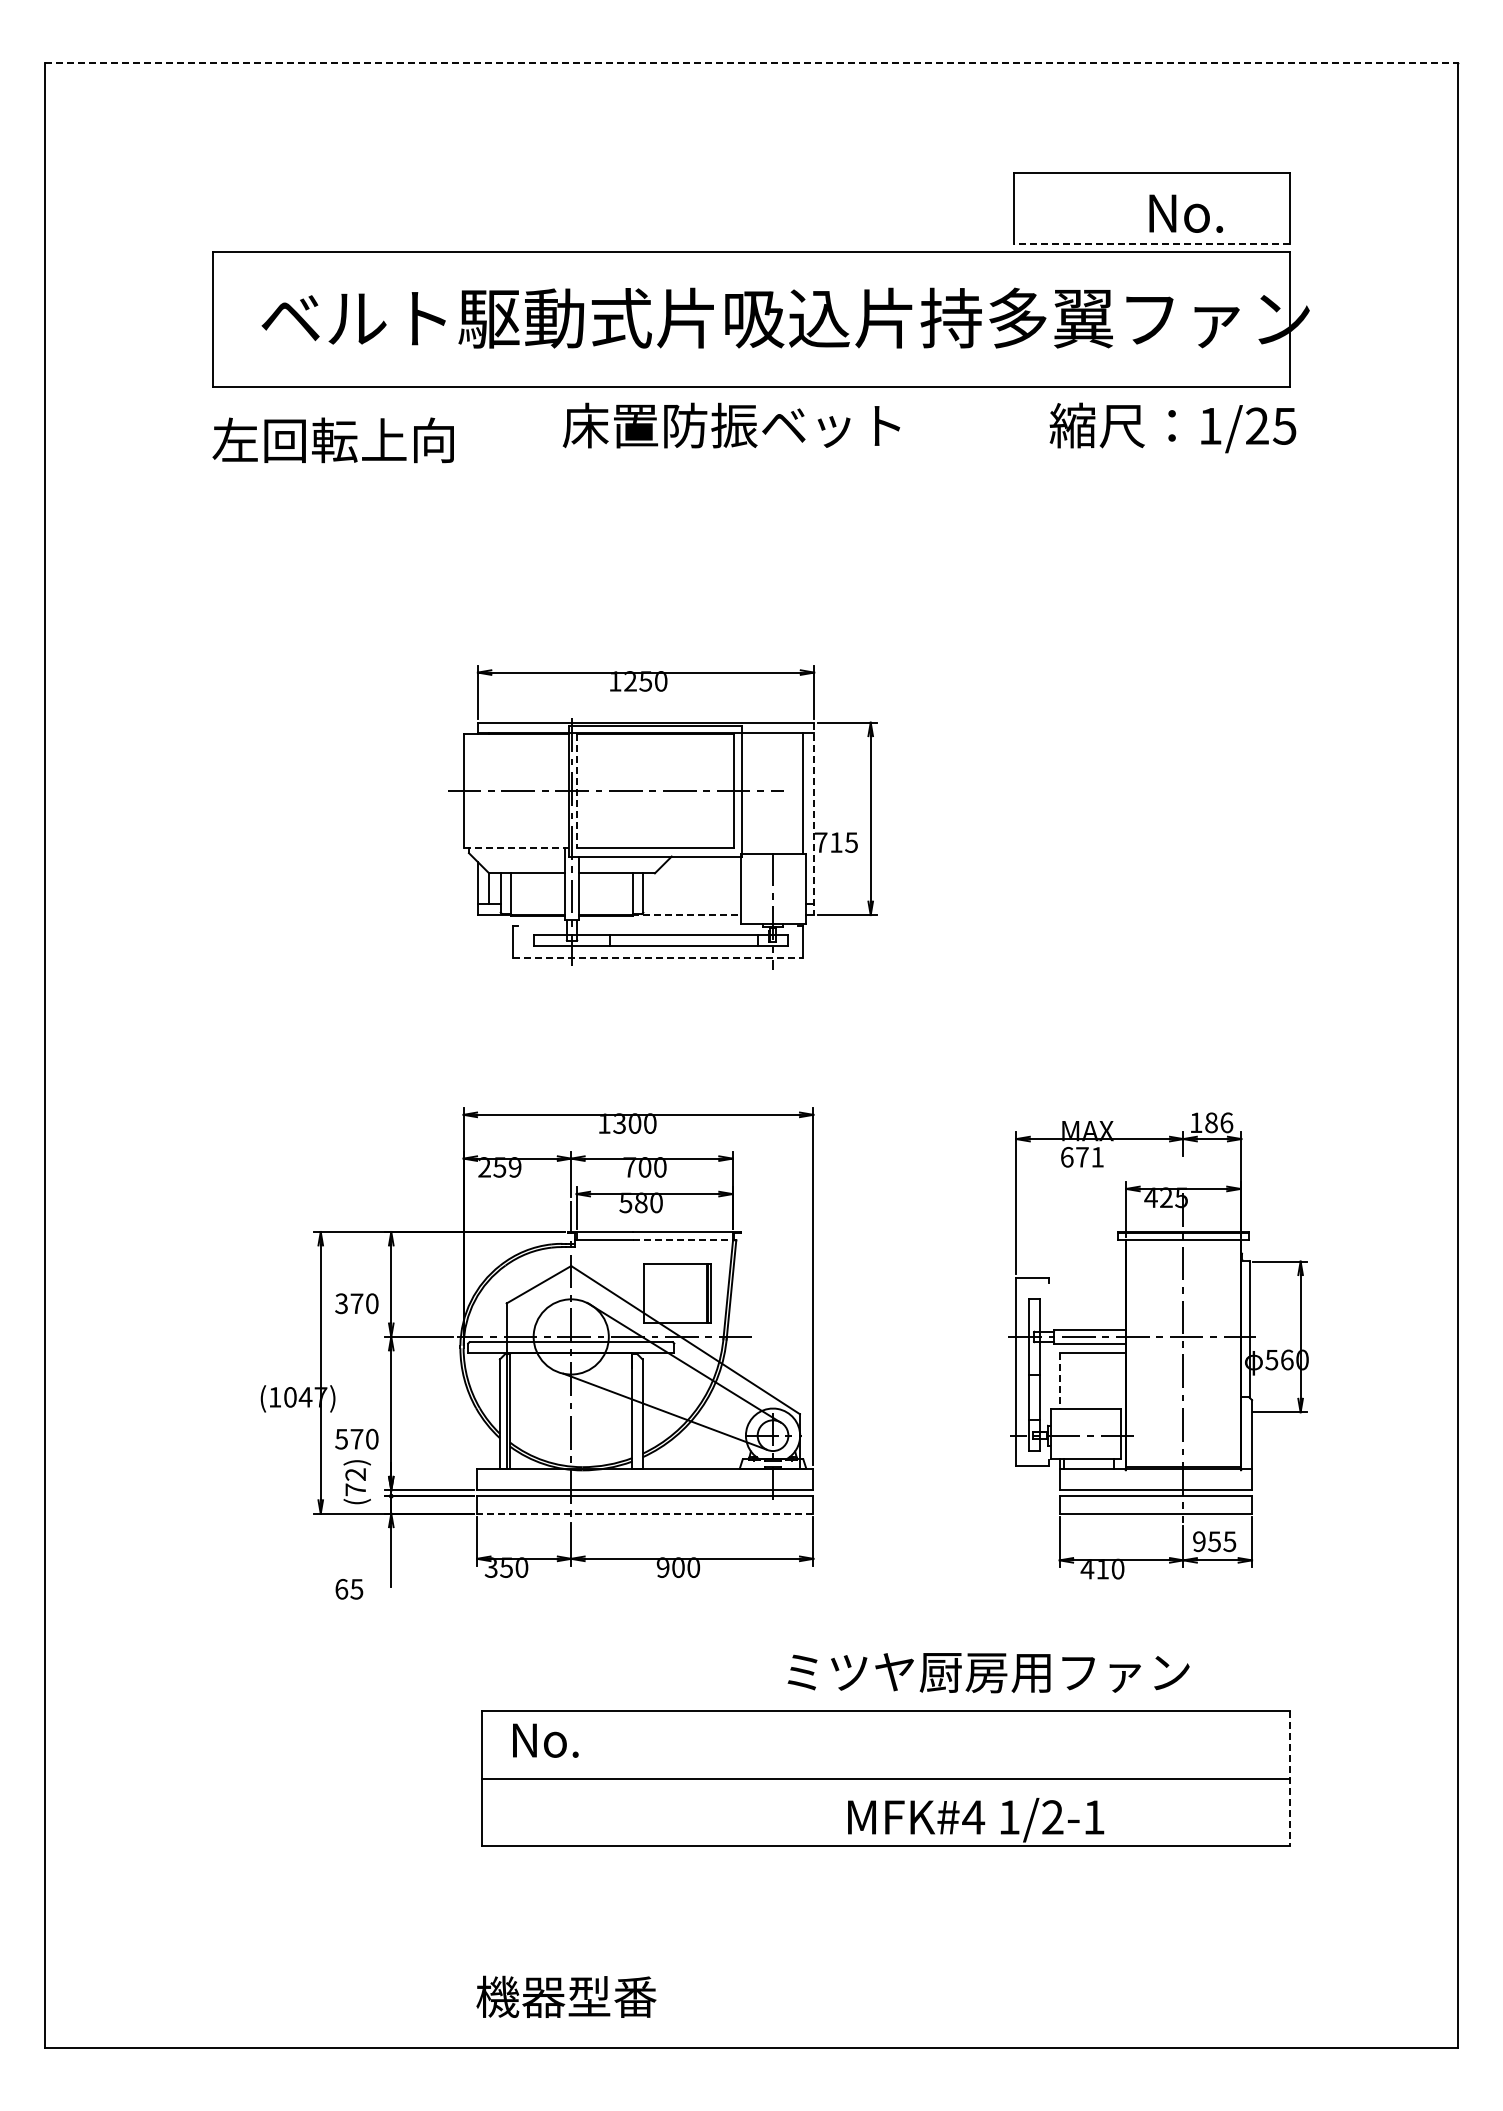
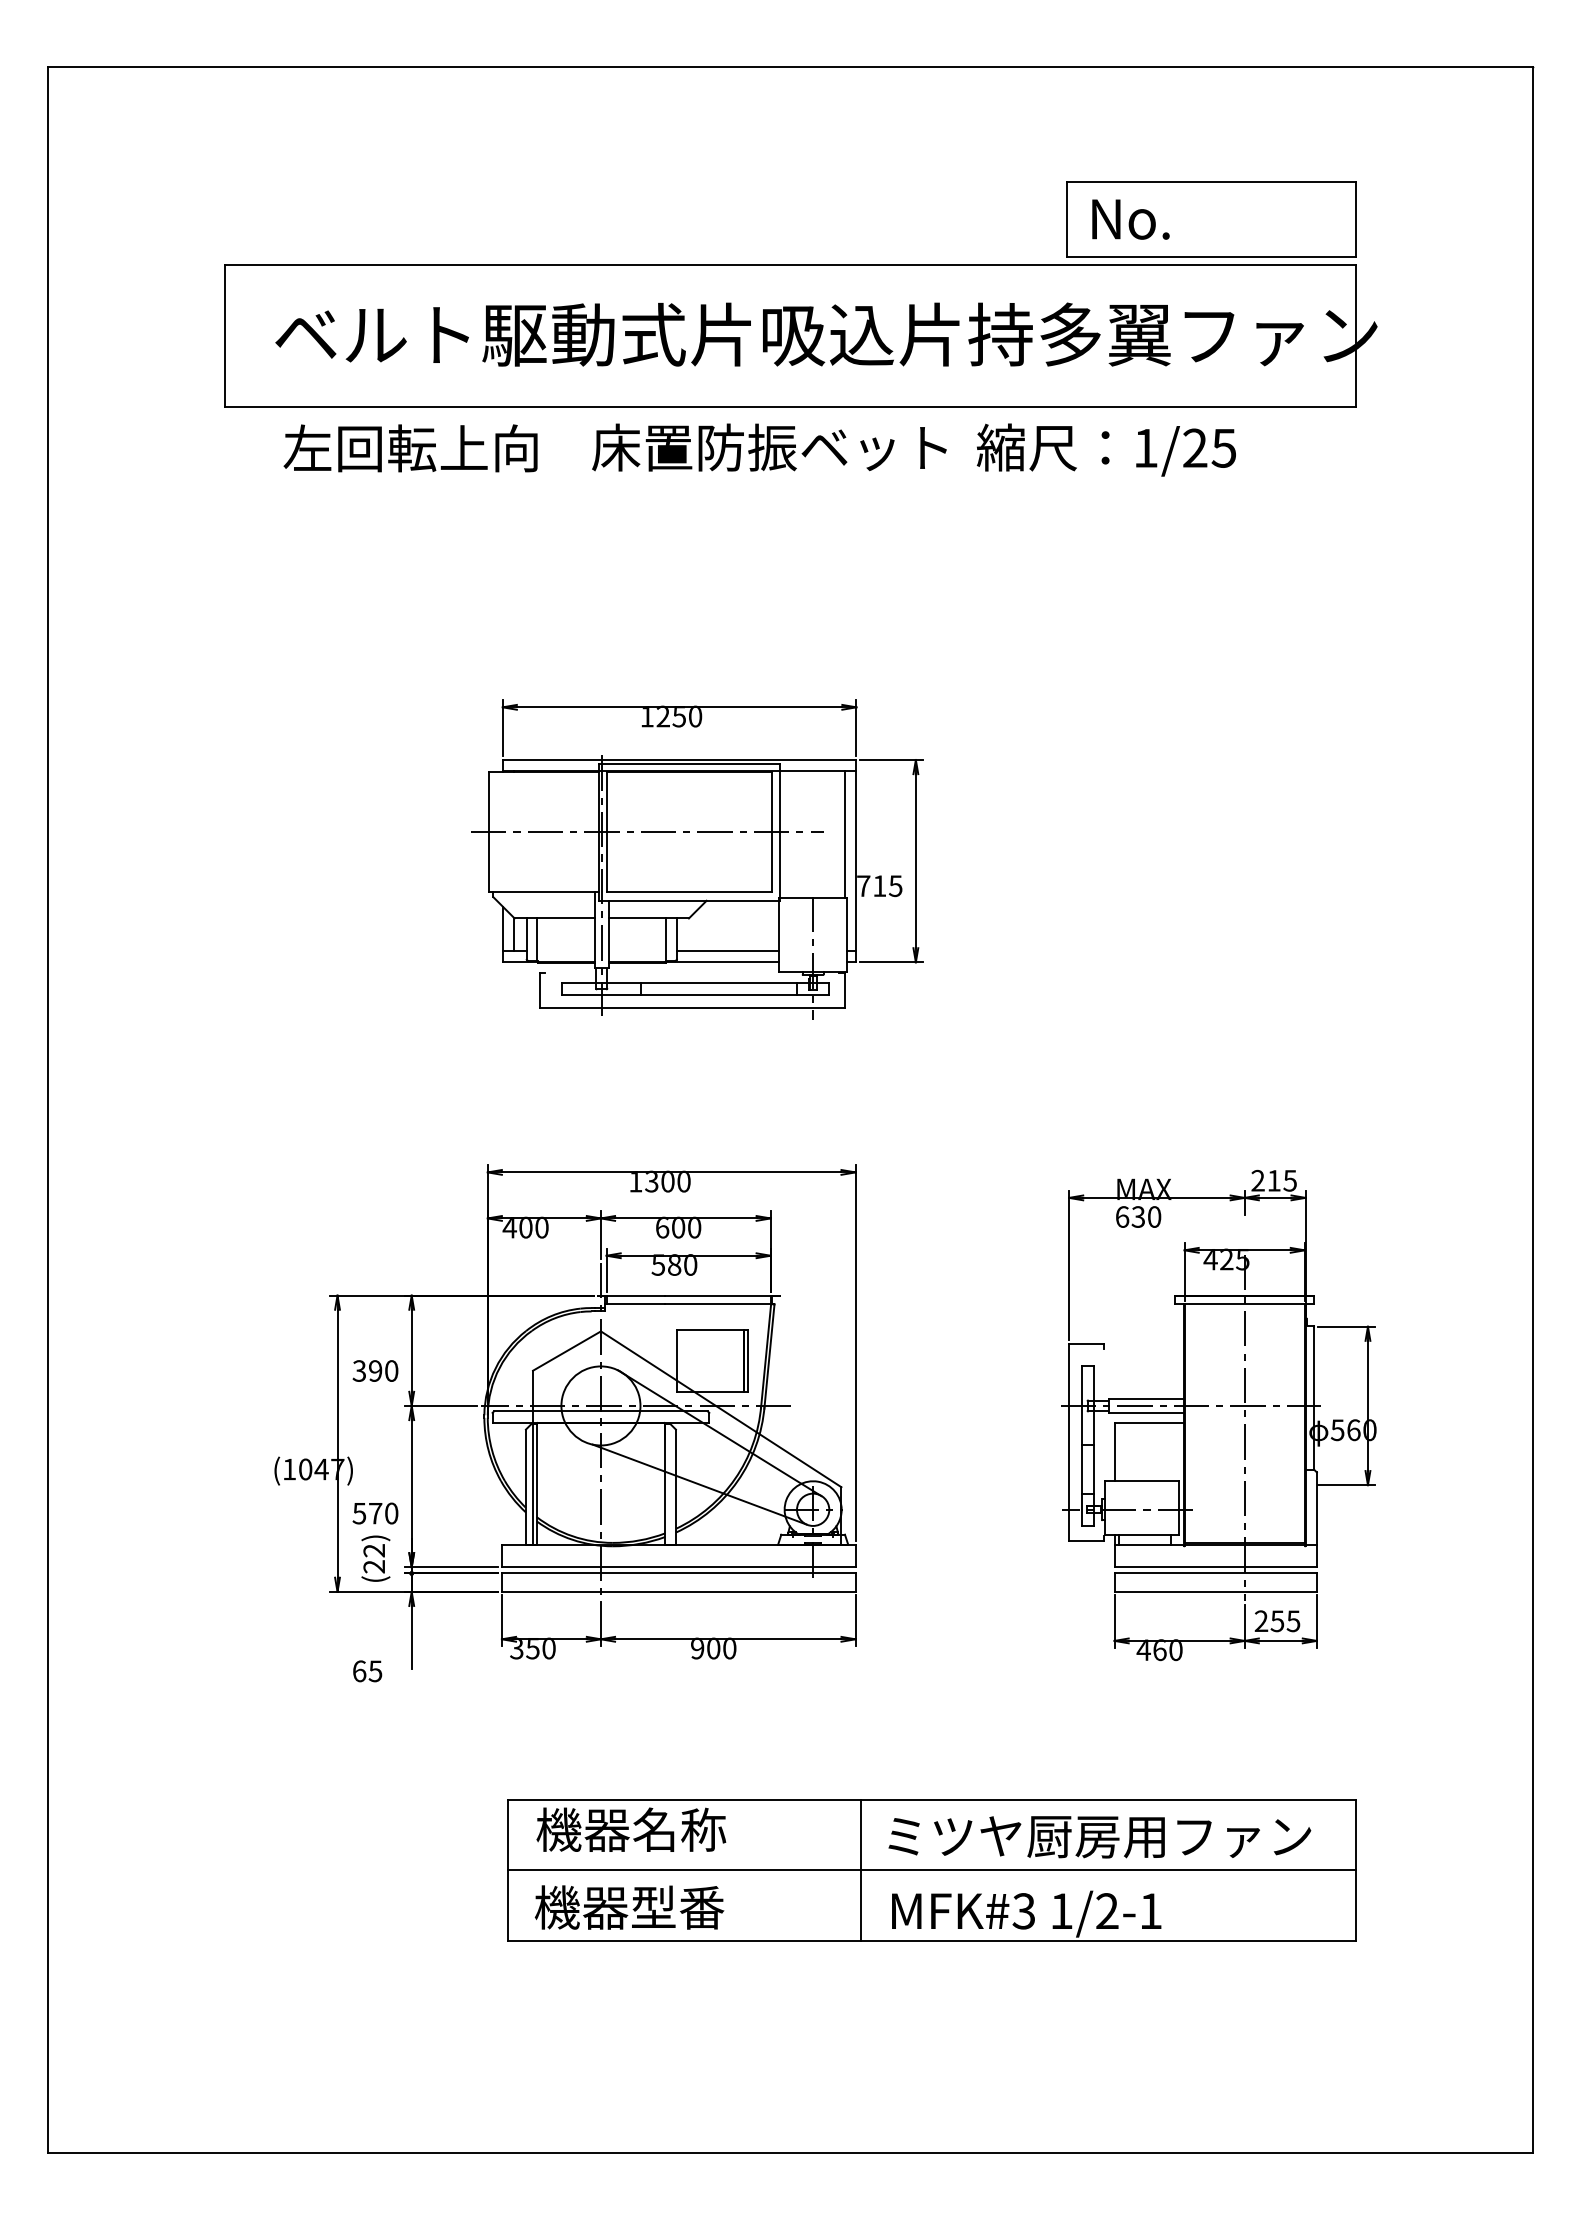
line: (751, 63) -> (790, 66), dashed -> solid
text: (1186, 213) -> (1131, 219), moved
line: (1151, 244) -> (1211, 257), dashed -> solid
text: (1172, 427) -> (1105, 449), moved
text: (332, 440) -> (409, 448), moved
line: (577, 791) -> (607, 832), dashed -> solid
line: (814, 819) -> (856, 861), dashed -> solid
line: (517, 848) -> (544, 892), dashed -> solid
line: (691, 904) -> (727, 951), added
line: (686, 915) -> (722, 962), dashed -> solid
line: (658, 958) -> (692, 1007), dashed -> solid
text: (1211, 1122) -> (1274, 1180), 186 -> 215
text: (1089, 1156) -> (1145, 1216), 671 -> 630
text: (499, 1167) -> (525, 1227), 259 -> 400
text: (629, 1167) -> (662, 1227), 700 -> 600
line: (683, 1240) -> (718, 1304), dashed -> solid
text: (356, 1303) -> (375, 1370), 370 -> 390
line: (1059, 1380) -> (1114, 1451), dashed -> solid
text: (355, 1489) -> (374, 1566), (72) -> (22)
line: (644, 1513) -> (677, 1591), dashed -> solid
text: (1199, 1541) -> (1261, 1621), 955 -> 255
text: (1102, 1568) -> (1159, 1649), 410 -> 460
text: (988, 1673) -> (1099, 1837), moved
text: (600, 1739) -> (631, 1829), No. -> 機器名称
line: (818, 1778) -> (860, 1870), added
line: (1289, 1779) -> (1356, 1871), dashed -> solid
text: (973, 1817) -> (1023, 1911), MFK#4 -> MFK#3
text: (566, 1996) -> (629, 1907), moved

